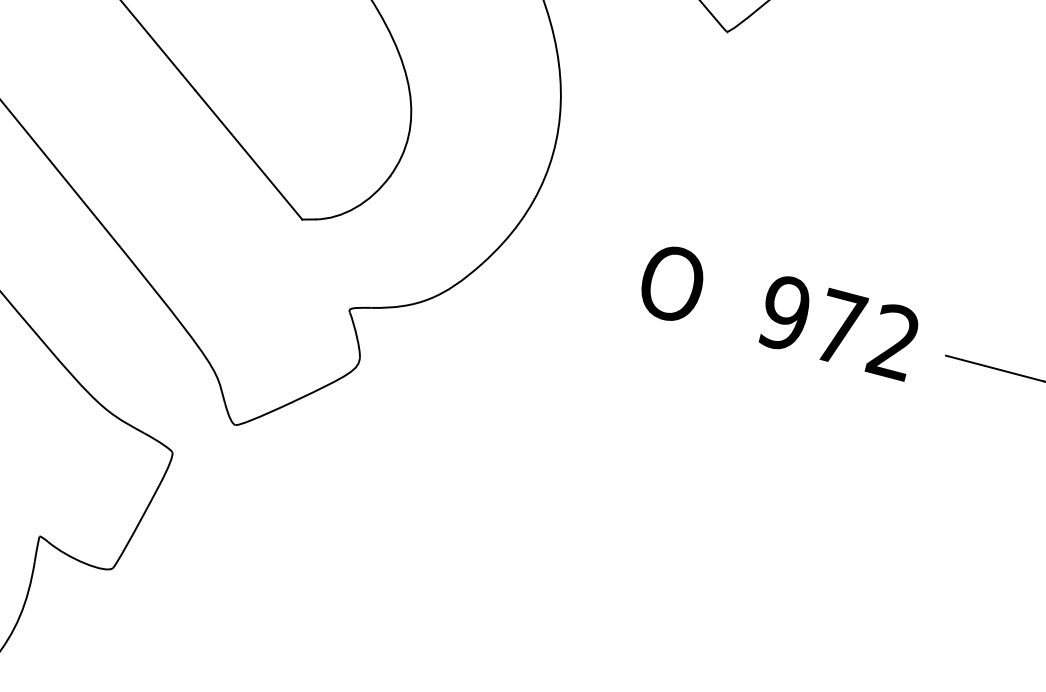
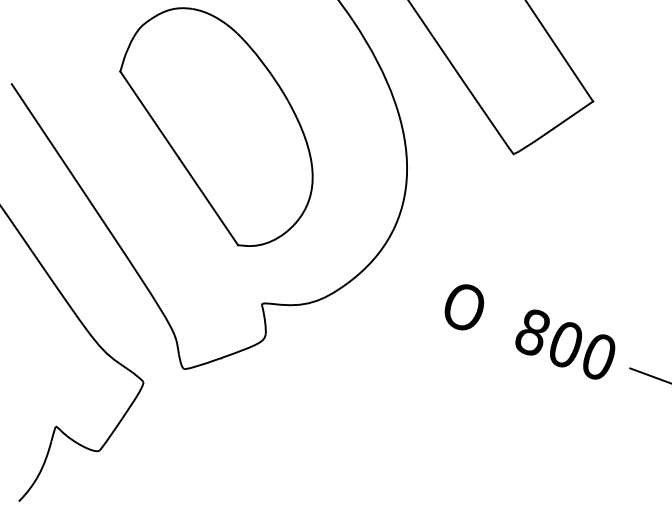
text: (837, 329) -> (564, 345), 972 -> 800

